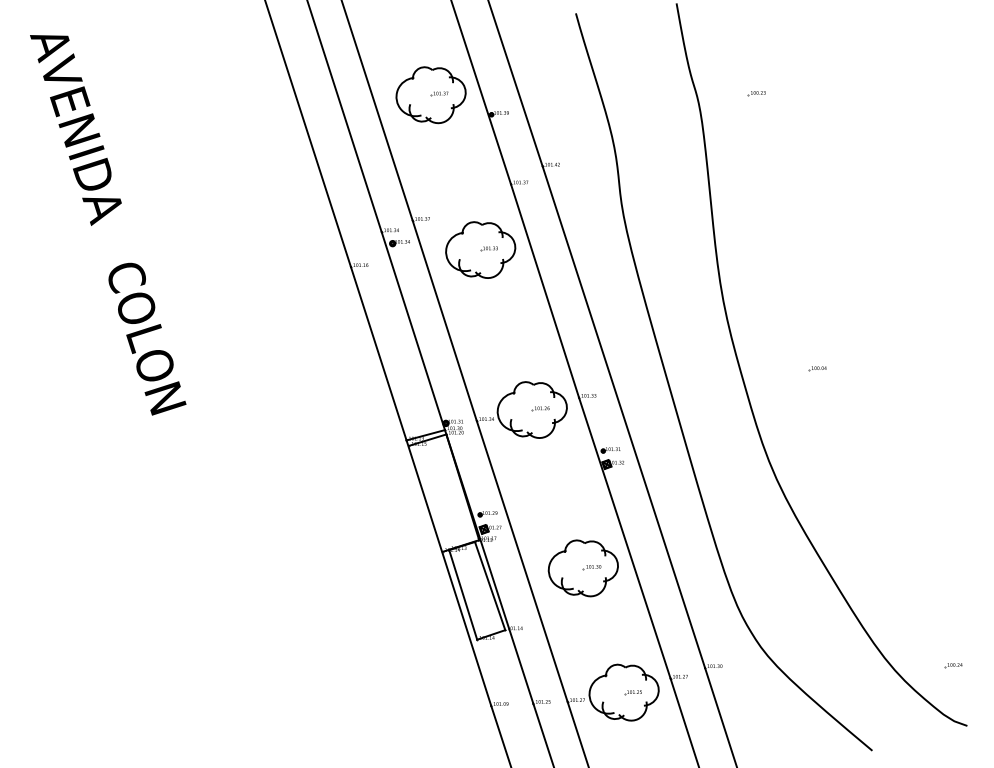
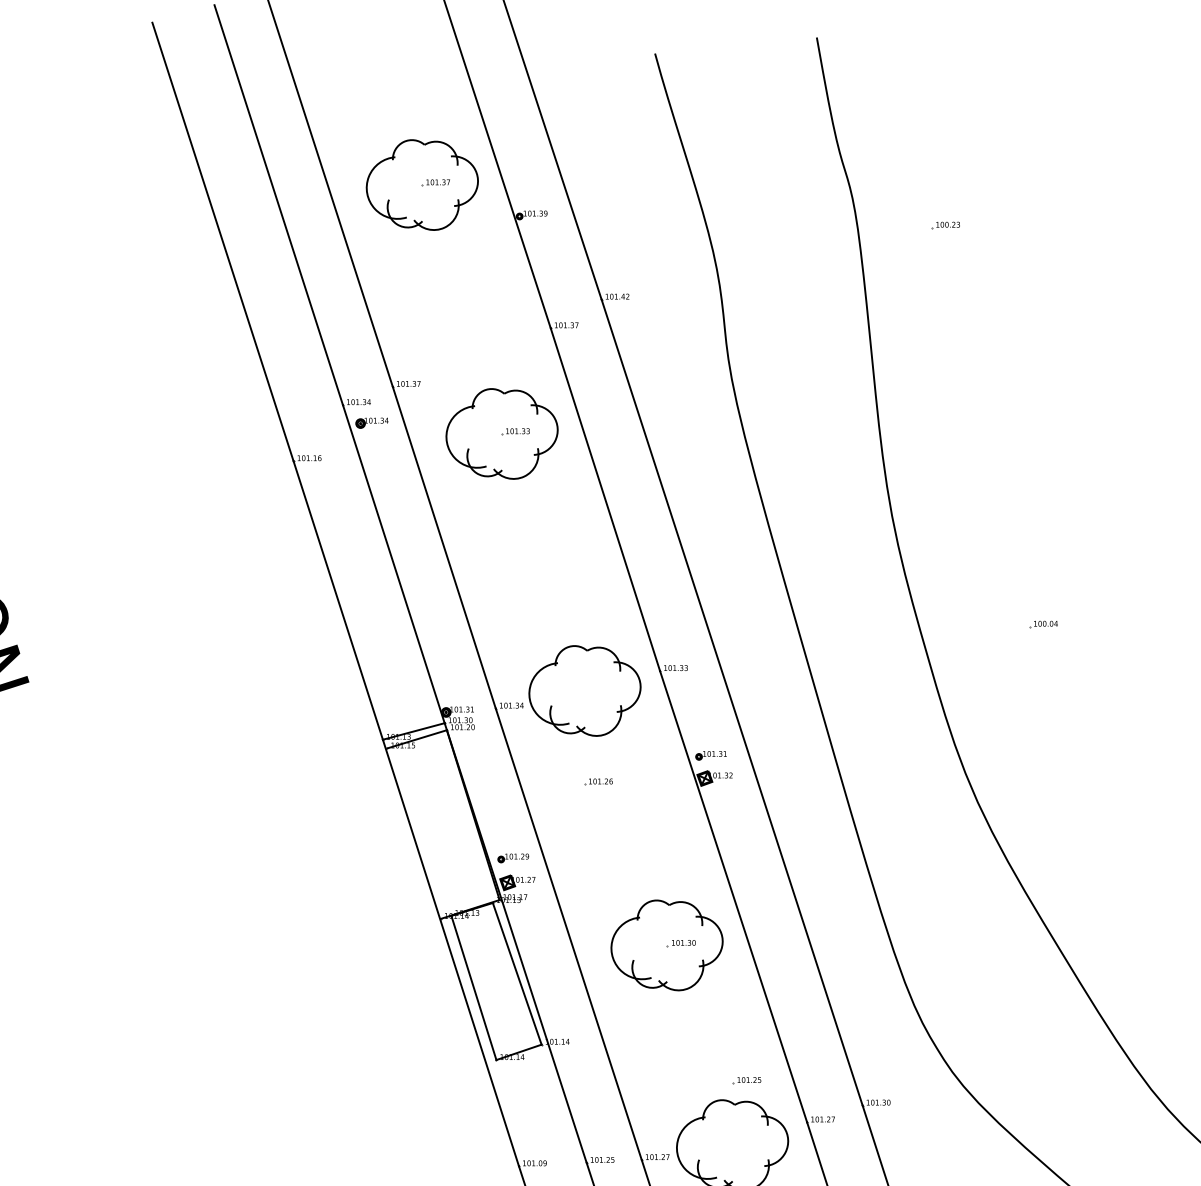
part: (756, 93) -> (945, 225), moved
part: (540, 408) -> (598, 781), moved
part: (632, 692) -> (745, 1080), moved

